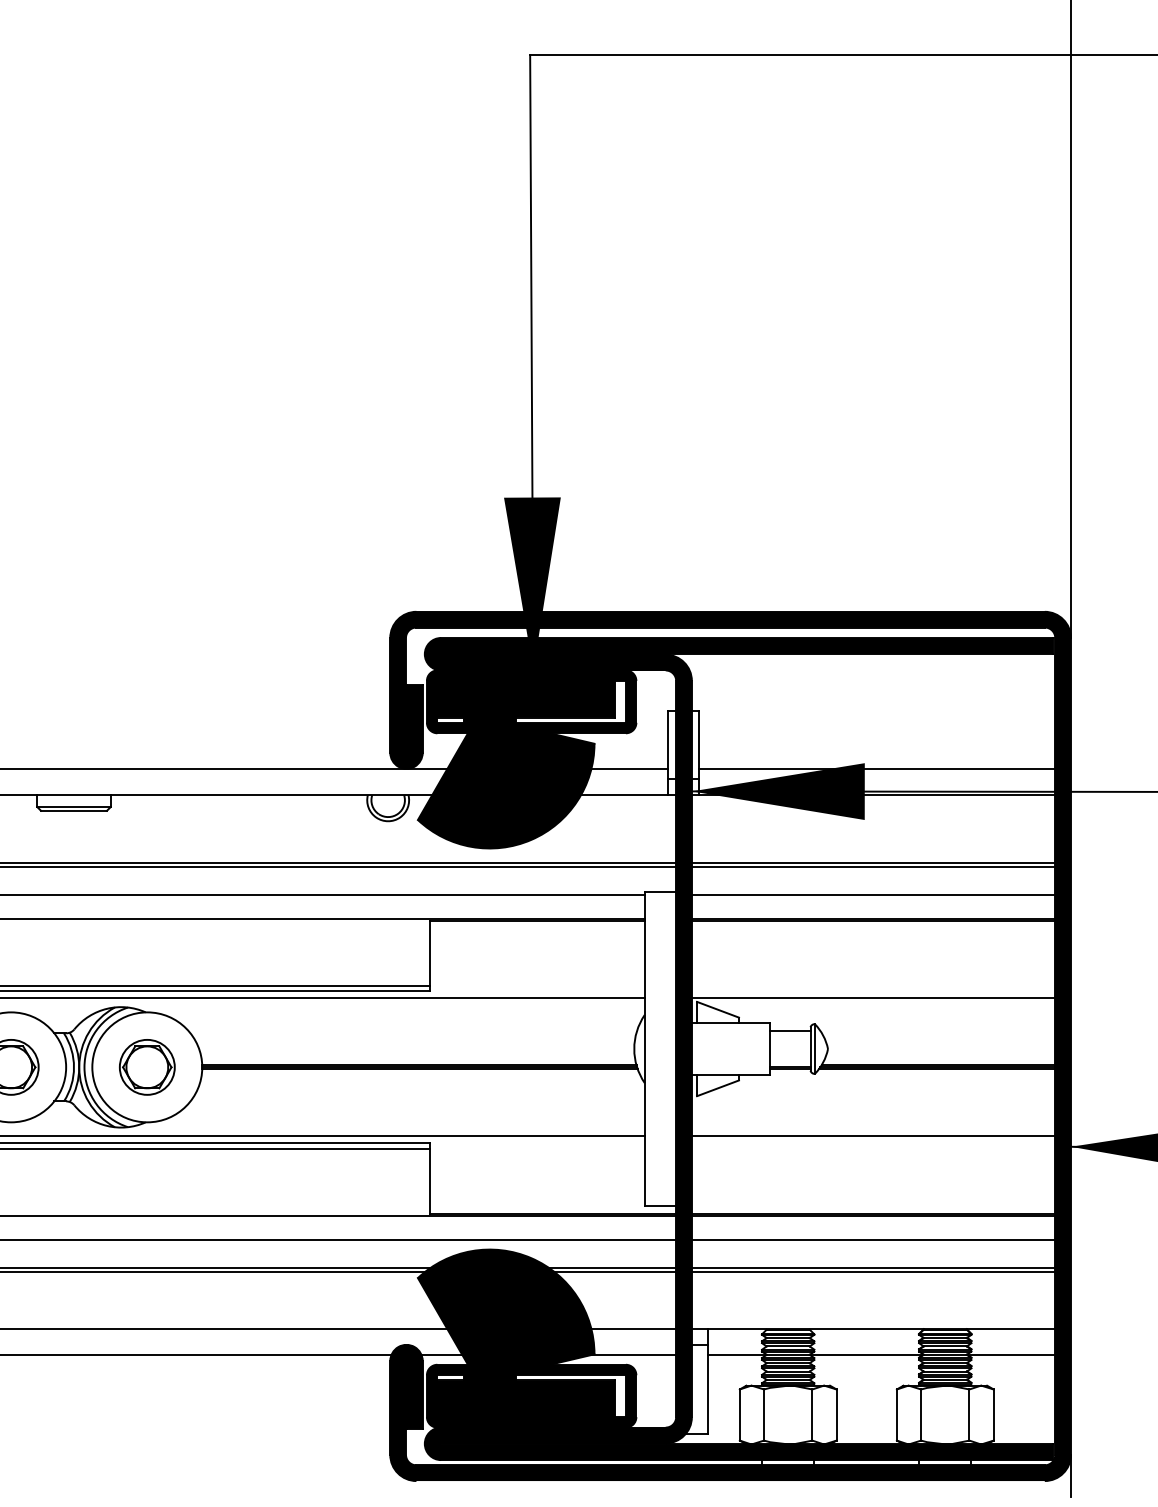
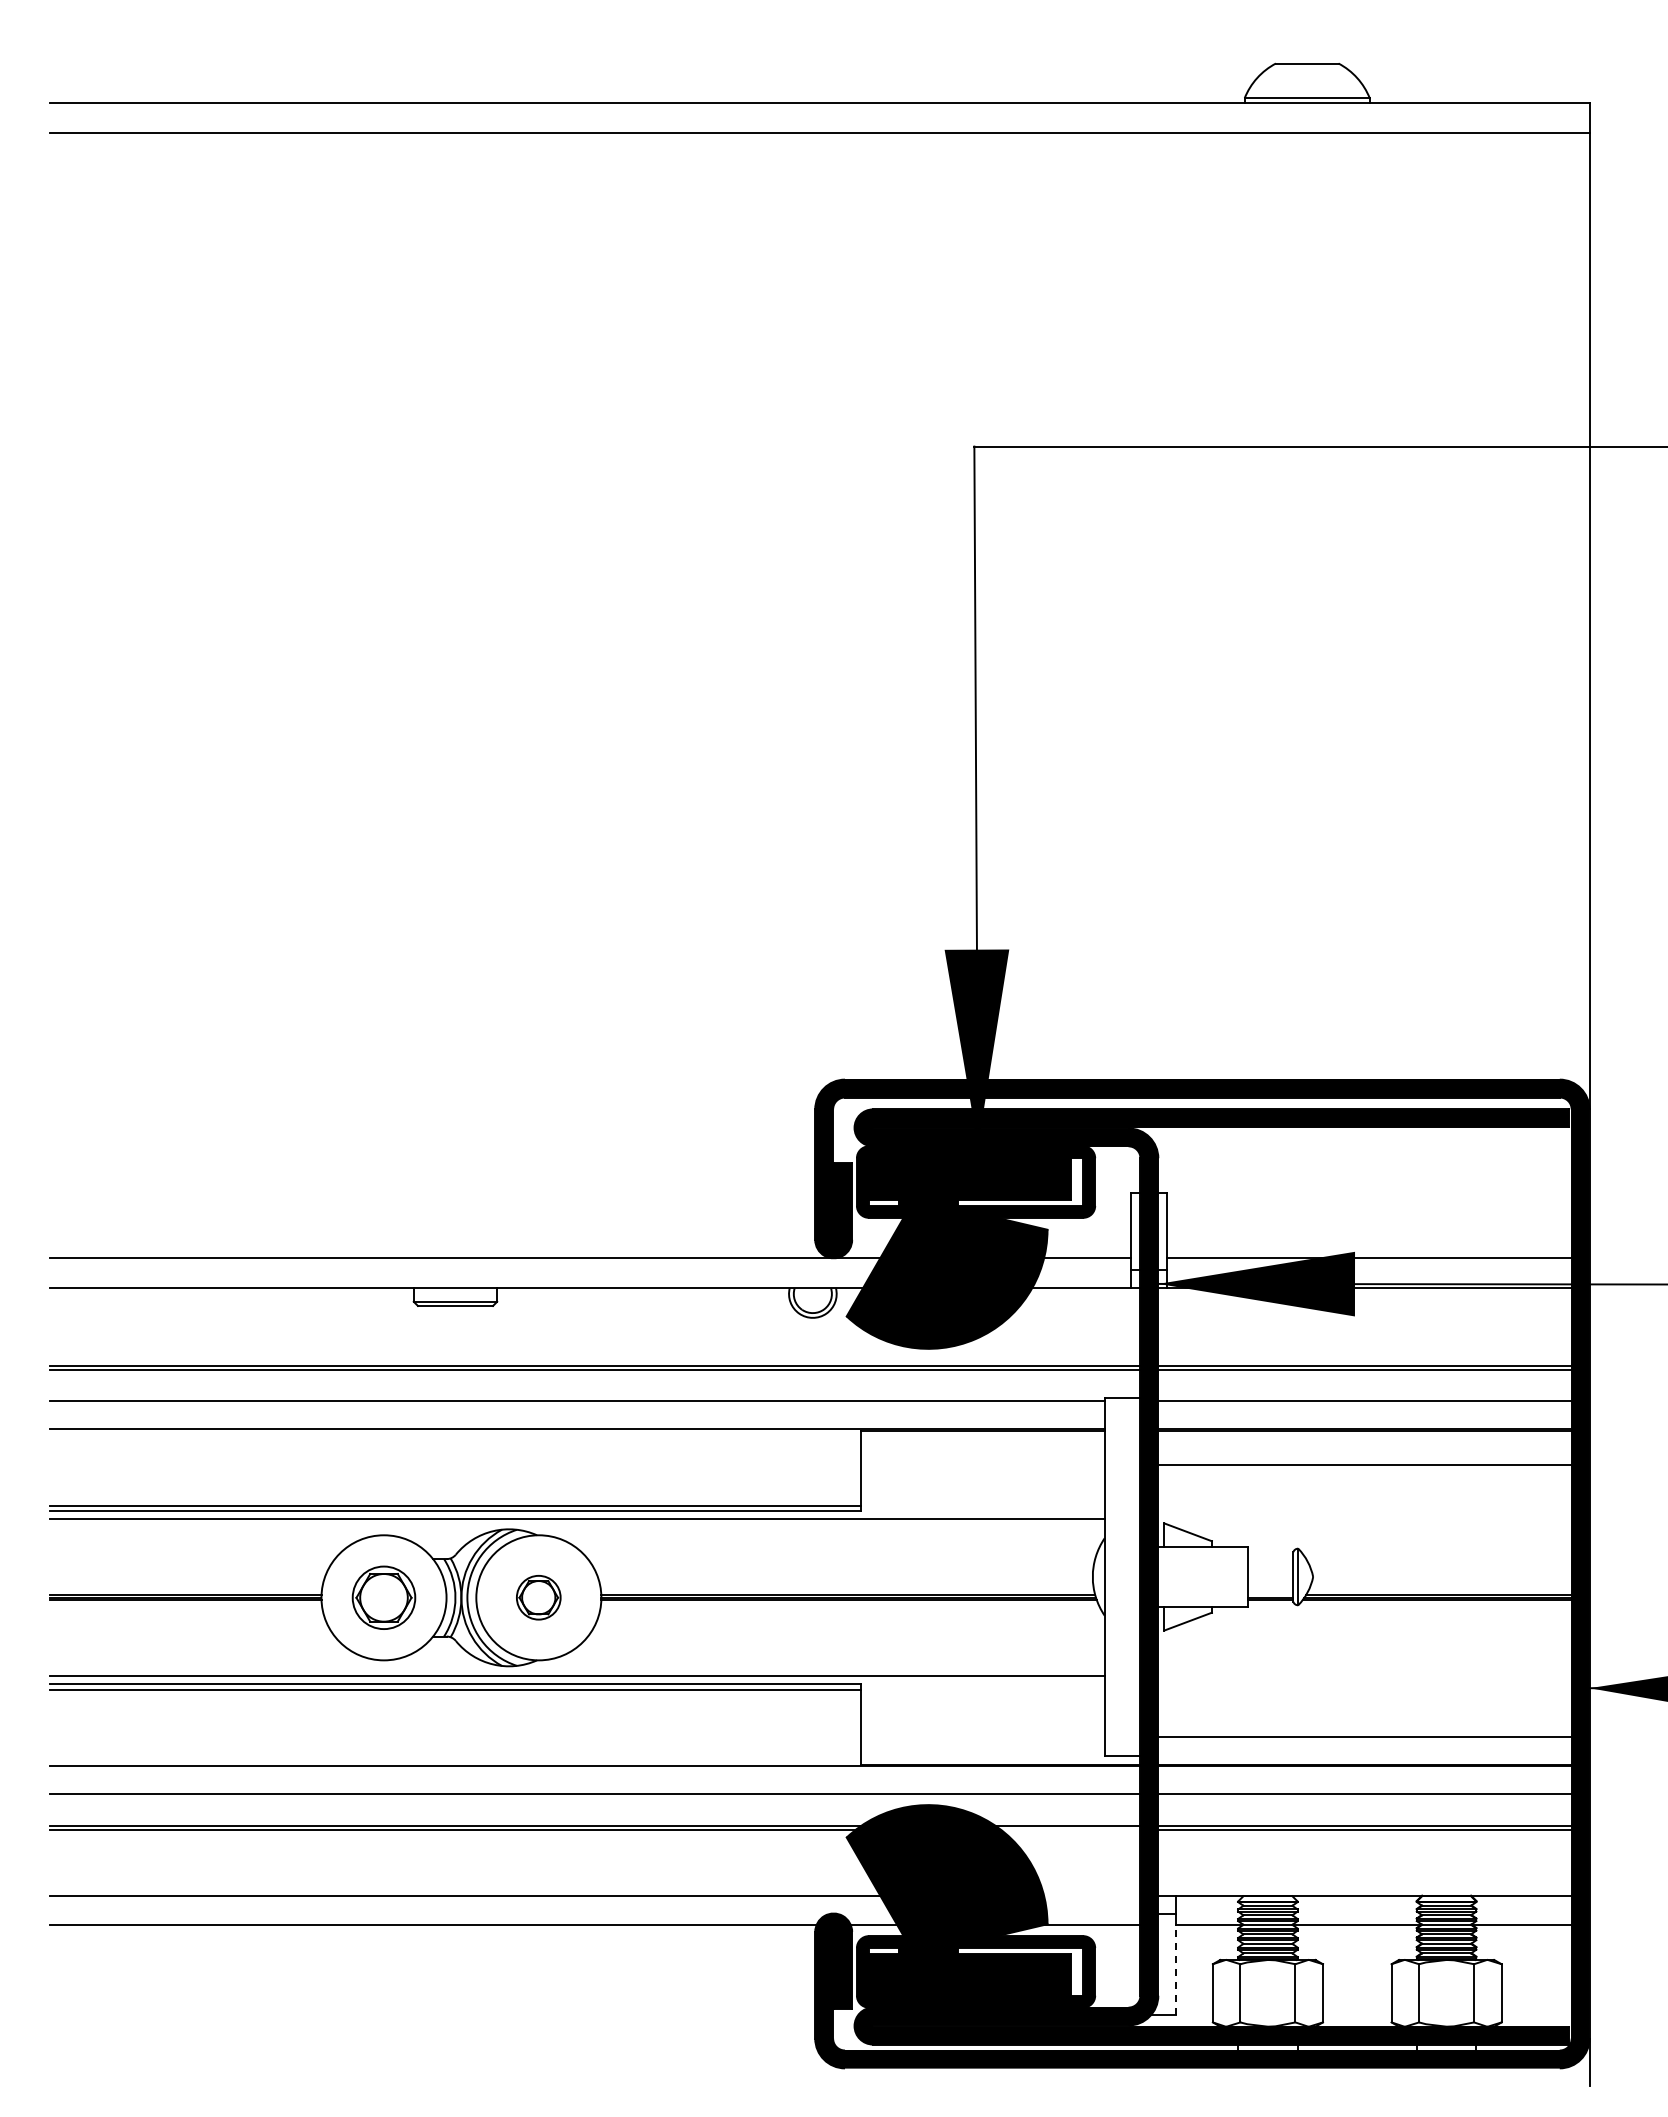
line: (873, 998) -> (1364, 1465), moved
line: (790, 1031) -> (1270, 1556), removed
part: (146, 1067) -> (538, 1597), size x0.7
line: (873, 1136) -> (1364, 1737), moved
line: (614, 1271) -> (1070, 1830), removed
line: (634, 1329) -> (1092, 1895), removed
line: (707, 1394) -> (1176, 1970), solid -> dashed

